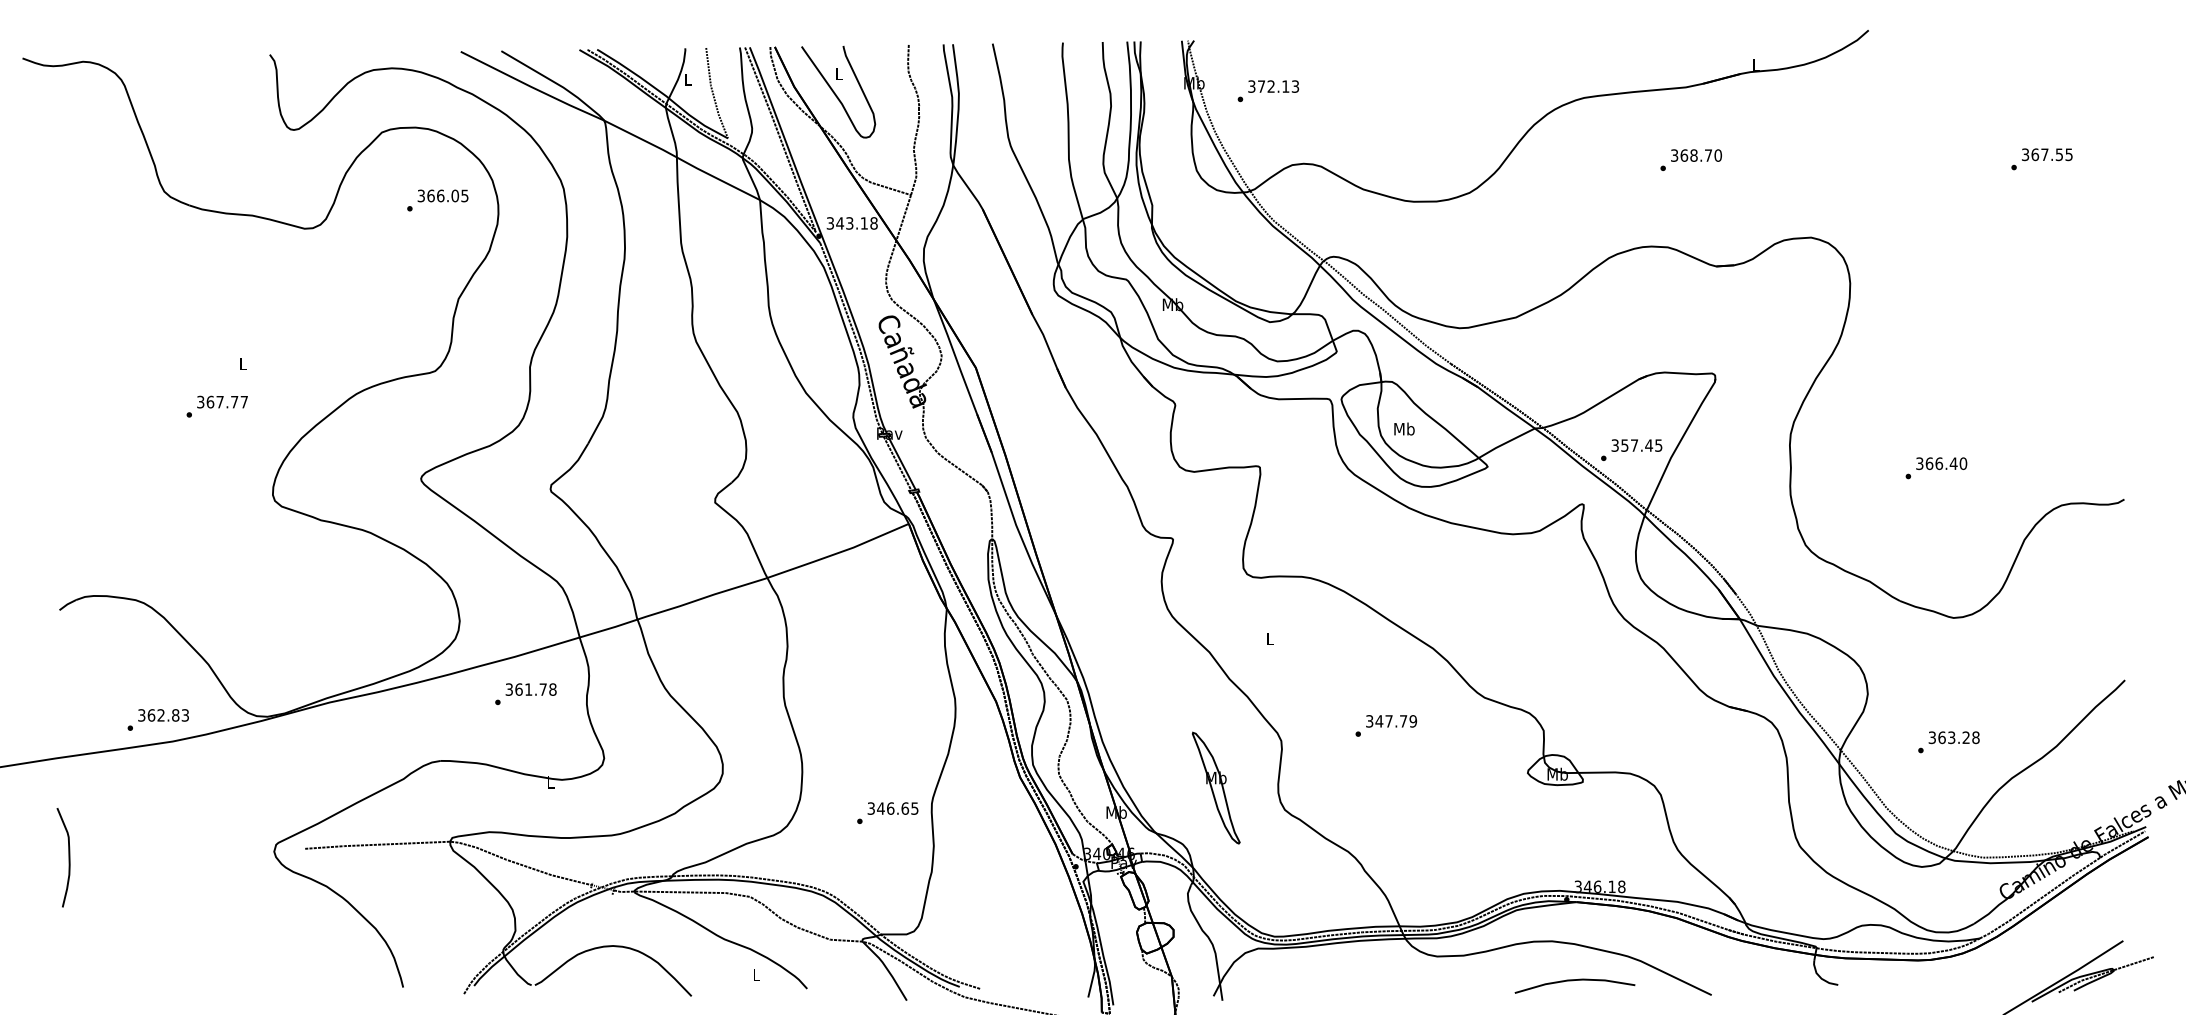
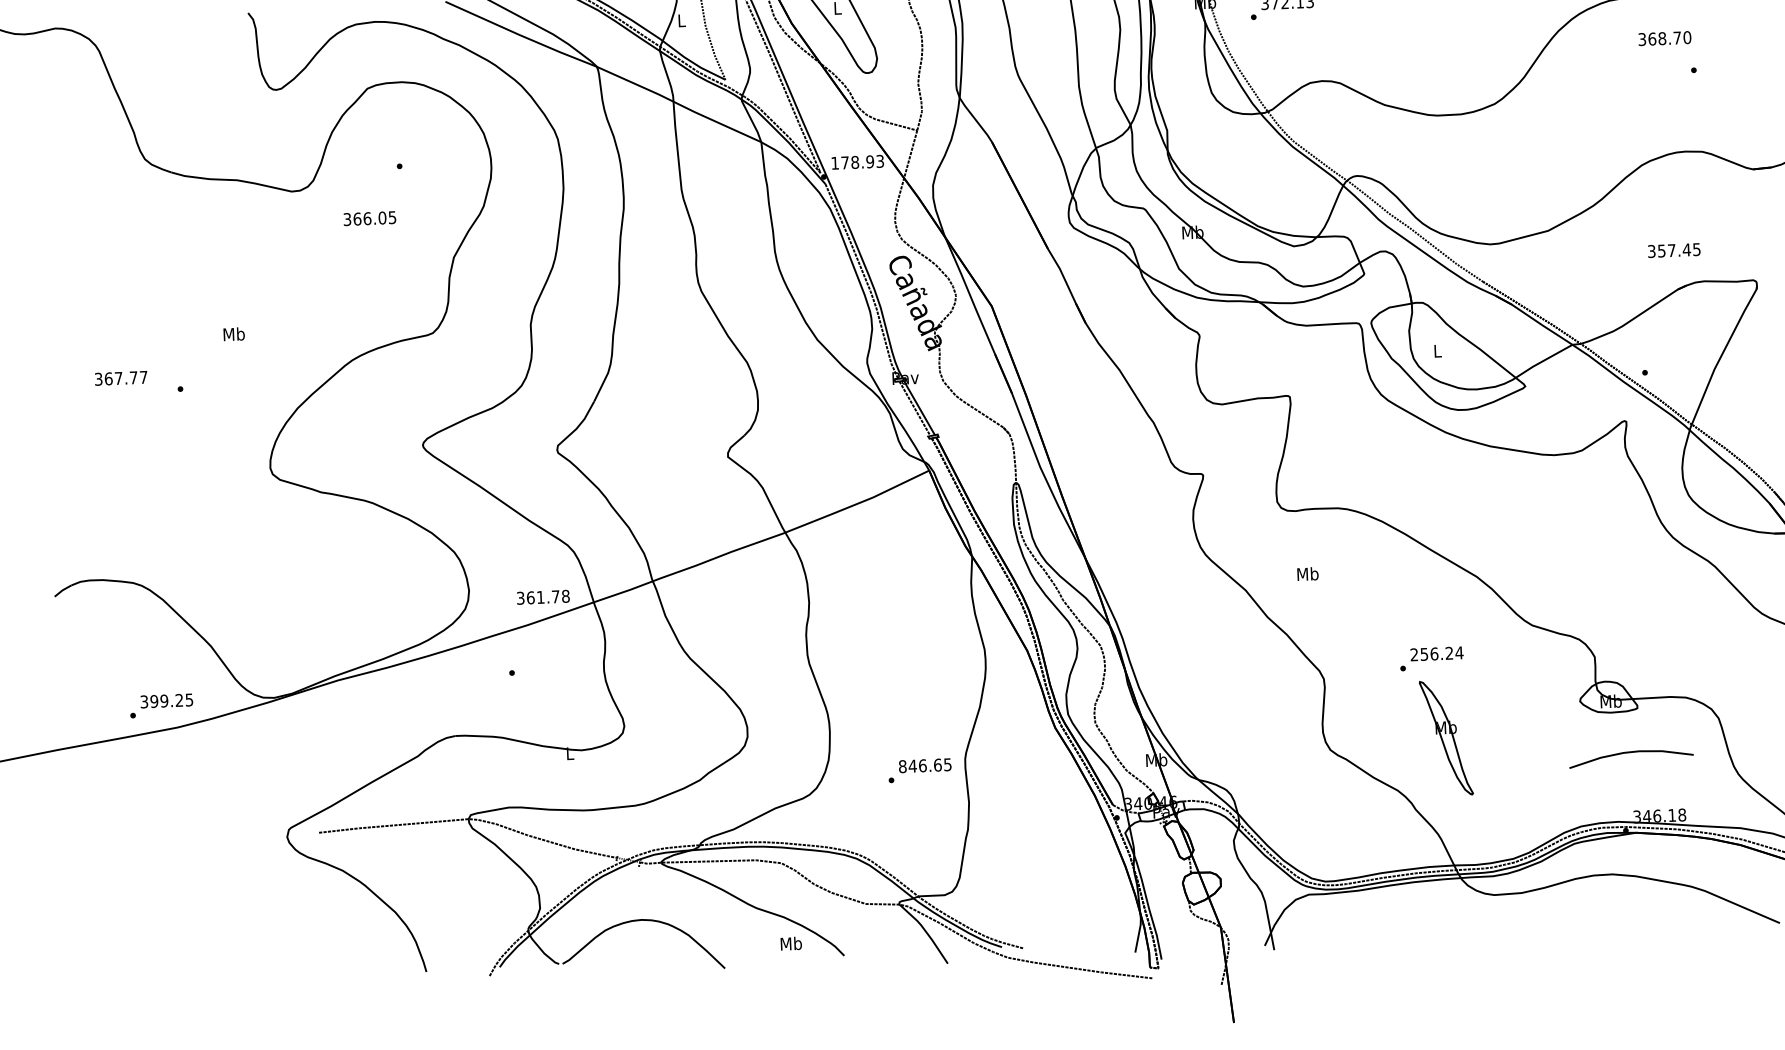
text: (1696, 155) -> (1664, 38), moved
text: (442, 195) -> (369, 218), moved
text: (851, 223) -> (856, 162), 343.18 -> 178.93
text: (243, 363) -> (234, 333), L -> Mb
text: (222, 401) -> (121, 377), moved
text: (1404, 428) -> (1437, 350), Mb -> L
text: (1636, 445) -> (1673, 250), moved
text: (1270, 638) -> (1308, 573), L -> Mb
text: (530, 689) -> (542, 597), moved
text: (167, 715) -> (170, 700), 362.83 -> 399.25
text: (1391, 721) -> (1436, 654), 347.79 -> 256.24
part: (1216, 787) -> (1446, 737), moved
text: (871, 808) -> (902, 766), 346.65 -> 846.65
curve: (68, 857) -> (74, 852), removed
text: (756, 974) -> (791, 943), L -> Mb
curve: (1573, 981) -> (1629, 753), moved

